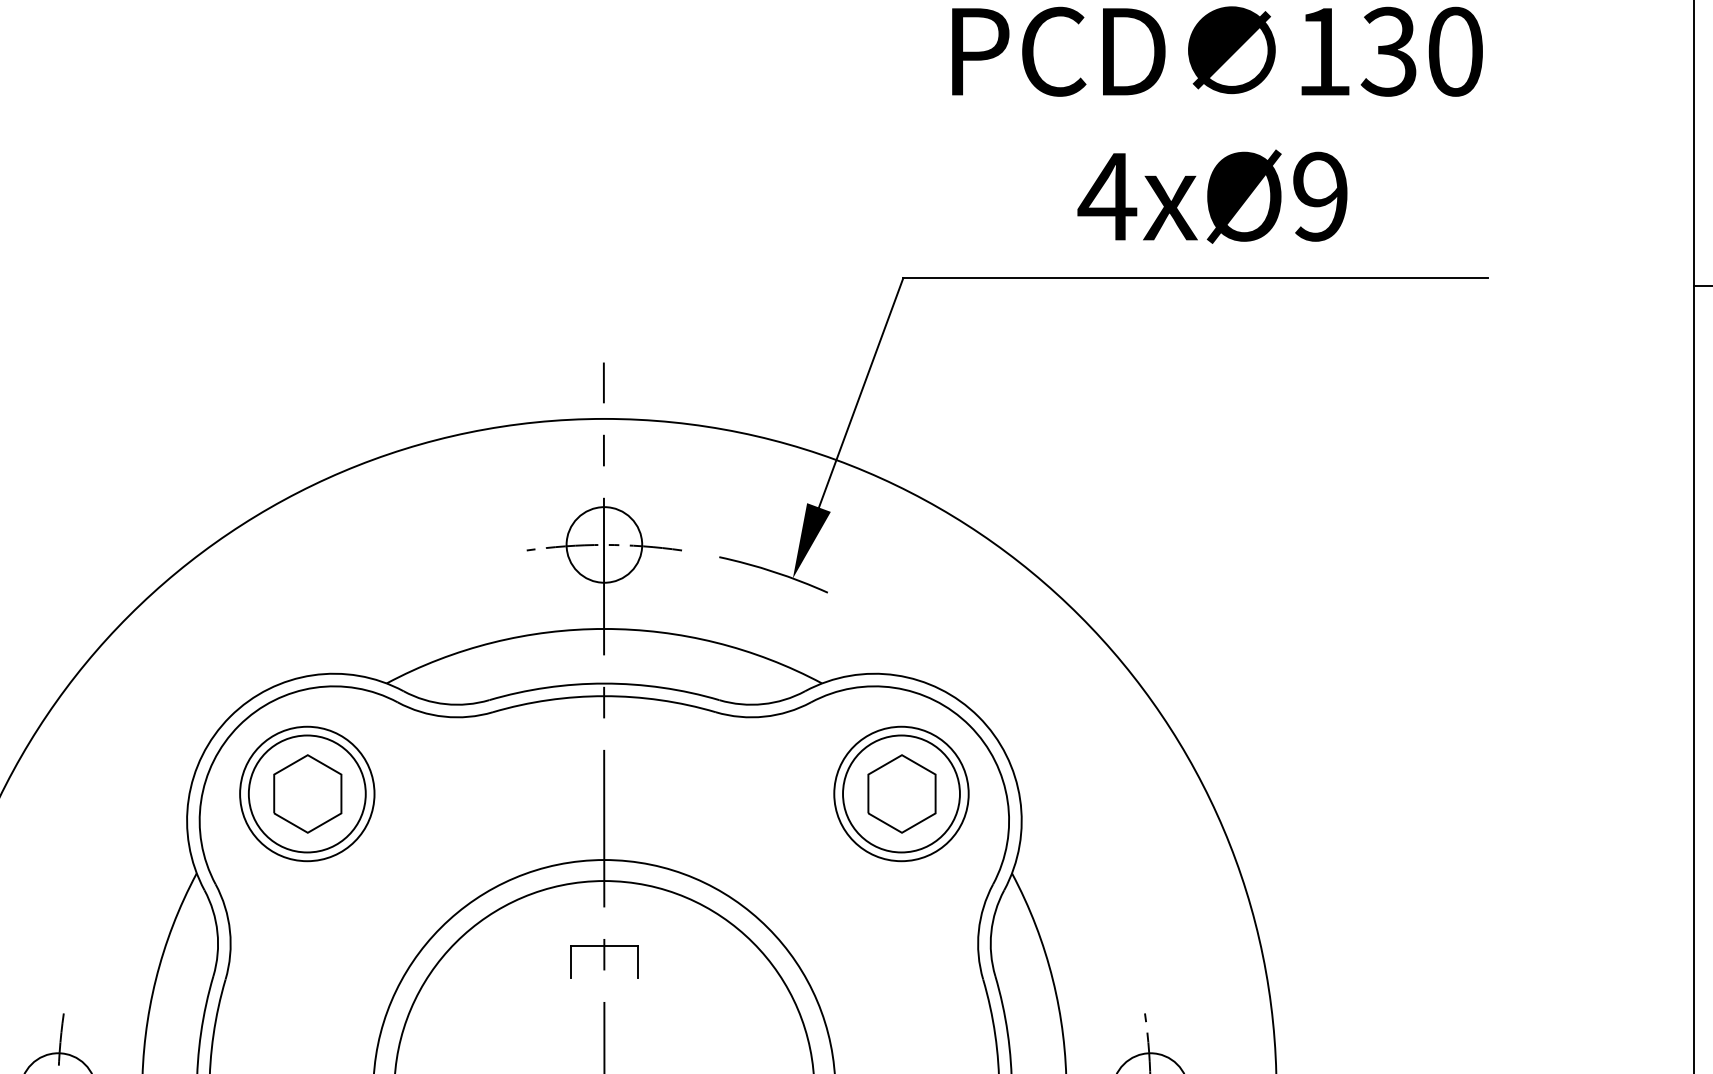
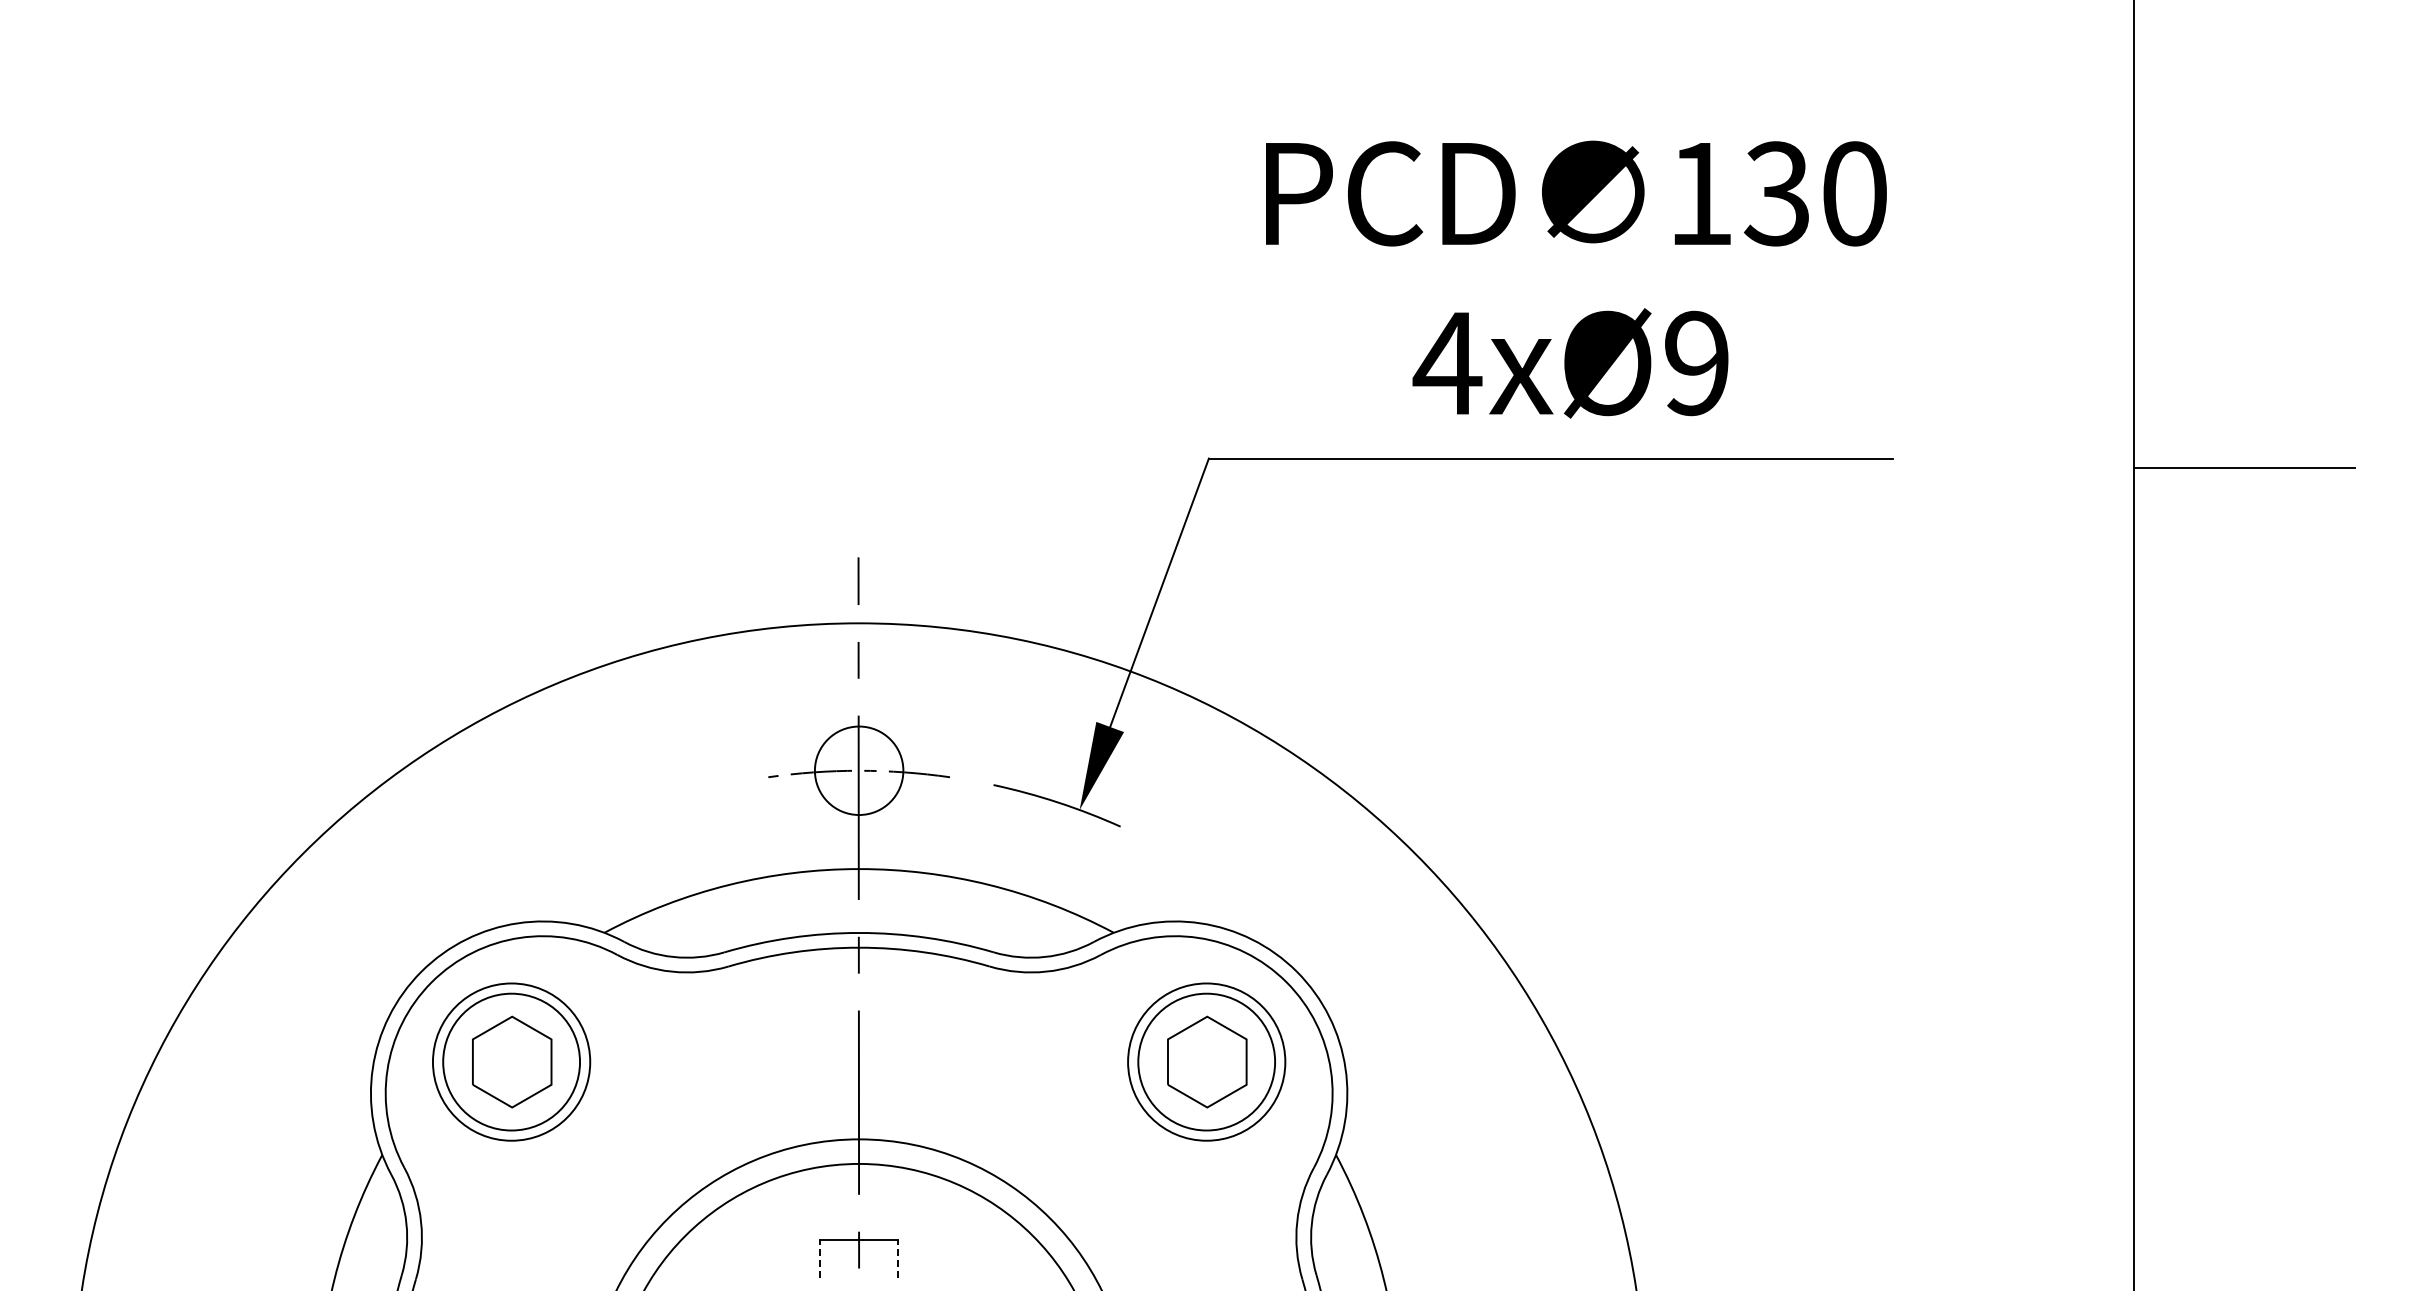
line: (570, 961) -> (819, 1258), solid -> dashed
line: (638, 961) -> (898, 1258), solid -> dashed

